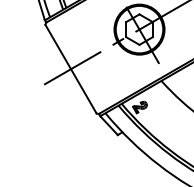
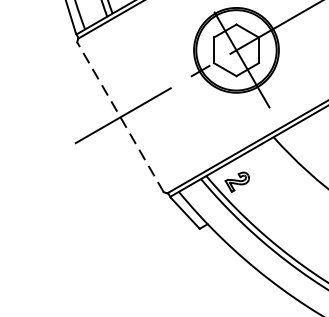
line: (70, 68) -> (119, 116), solid -> dashed

